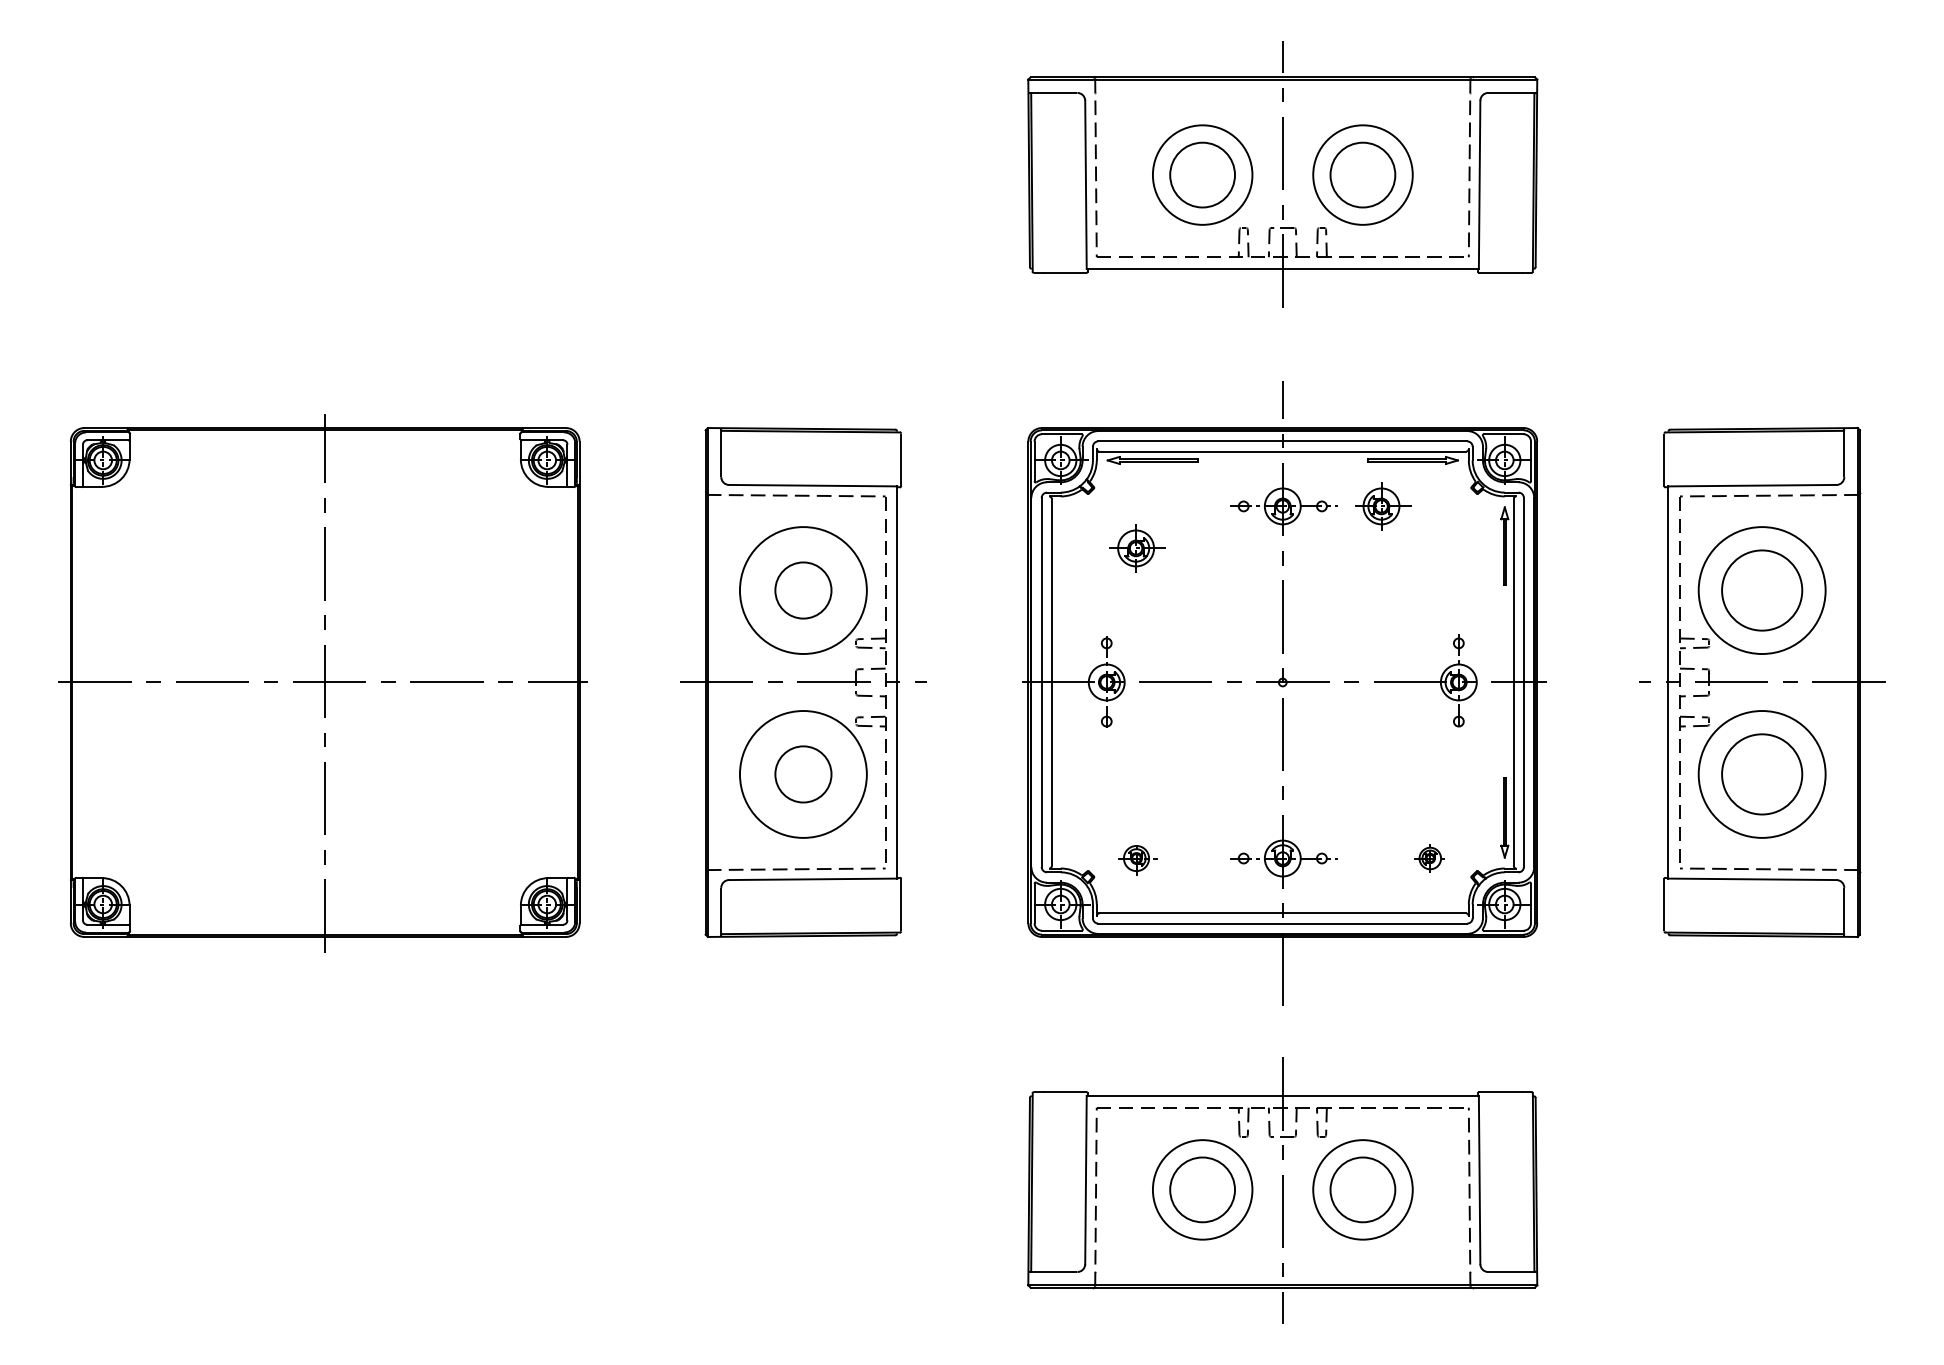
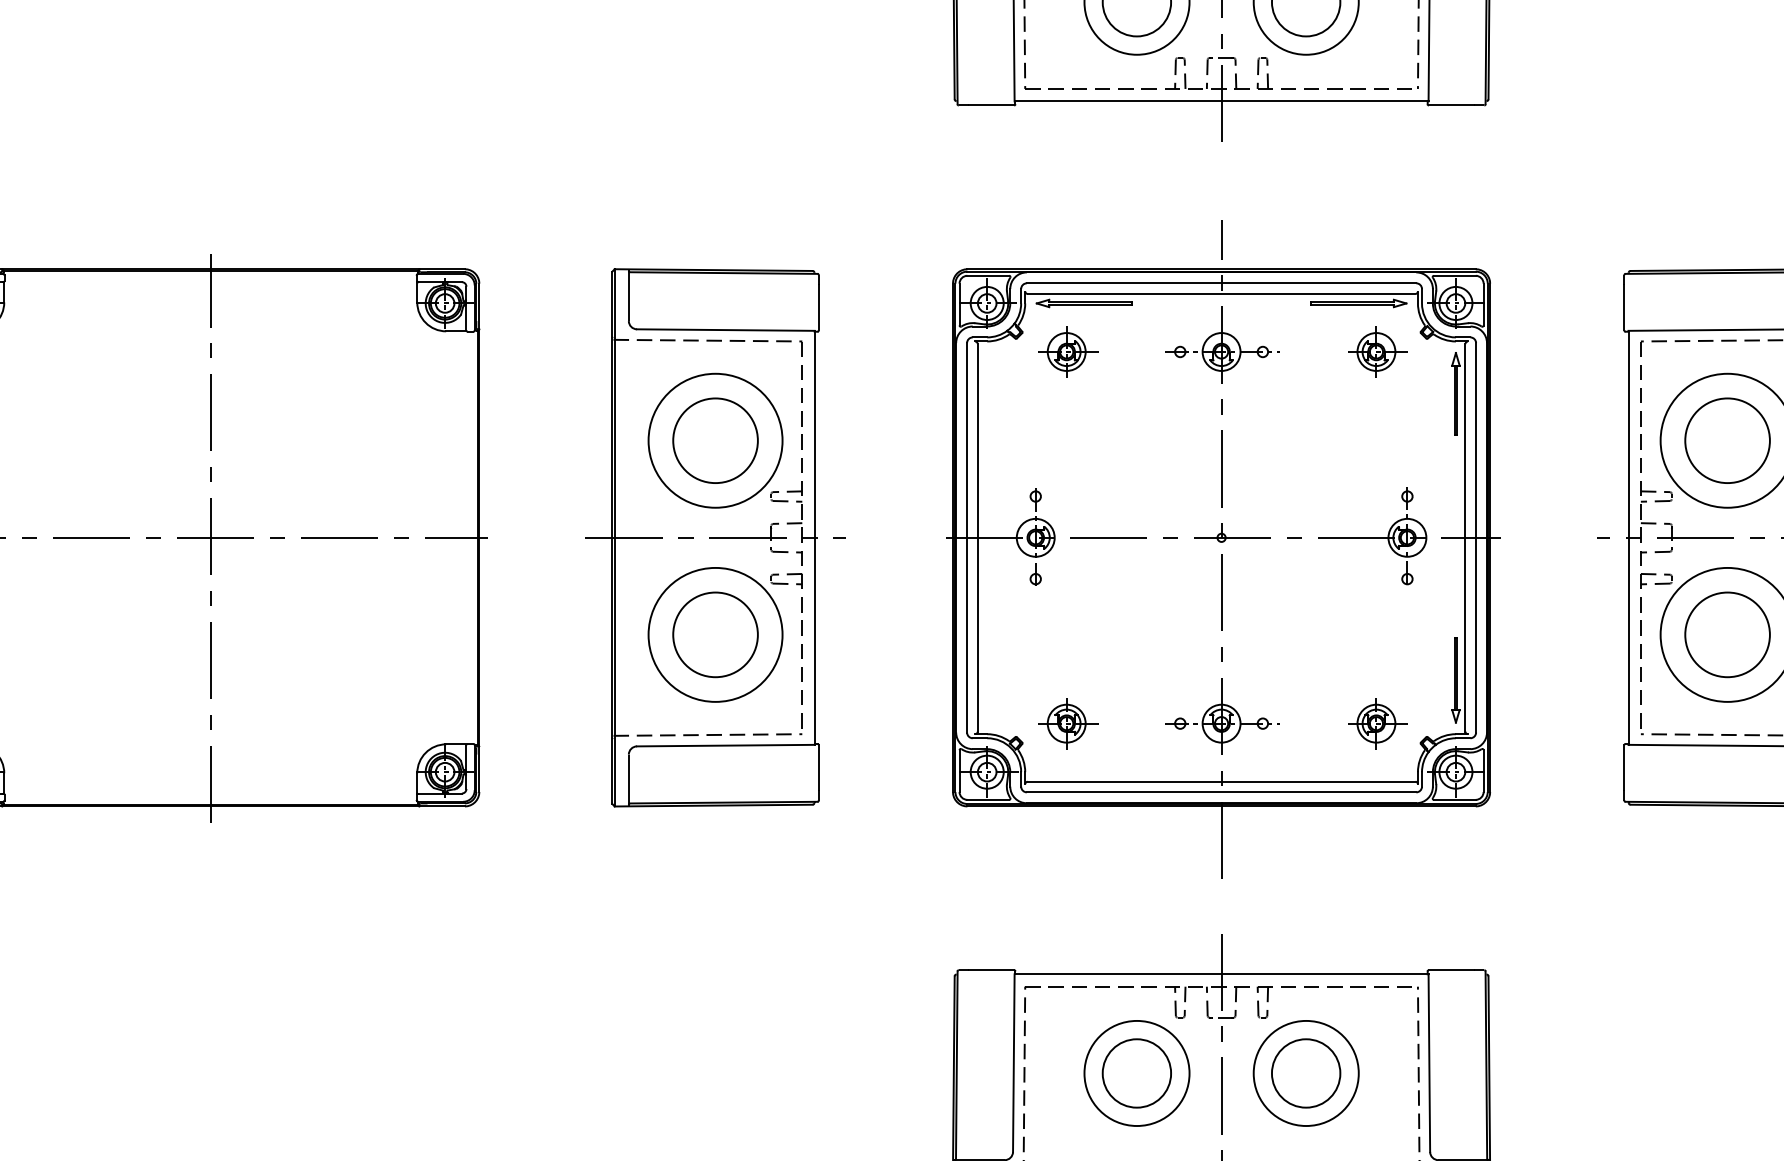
part: (1383, 506) -> (1378, 352), moved
part: (1137, 548) -> (1068, 352), moved
part: (803, 590) -> (715, 440), size x1.43
part: (803, 774) -> (715, 634), size x1.43
part: (1137, 858) -> (1068, 723), size x1.43
part: (1431, 858) -> (1378, 723), size x1.67

